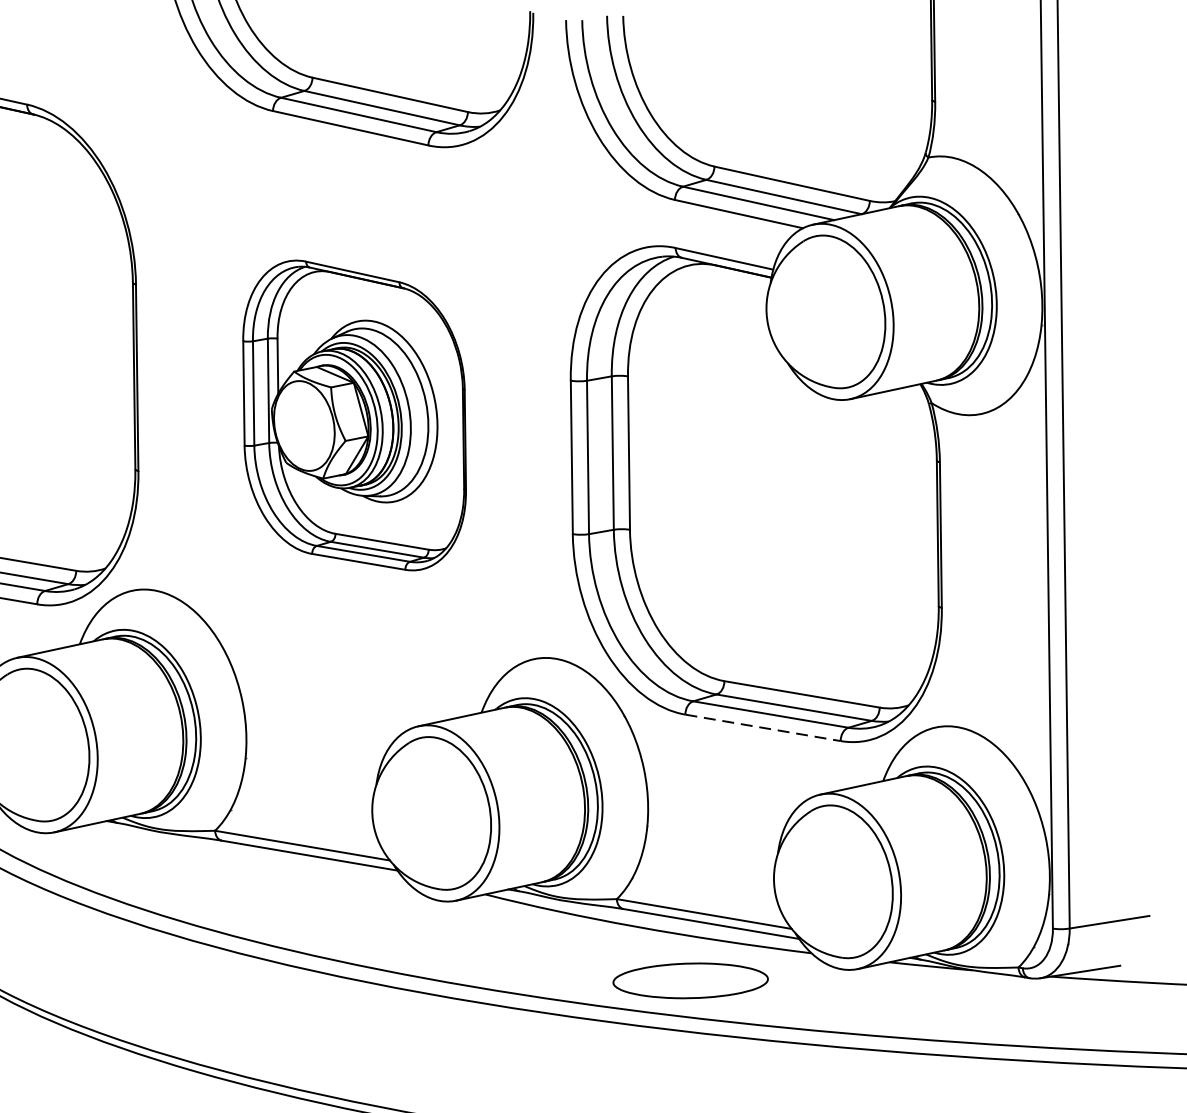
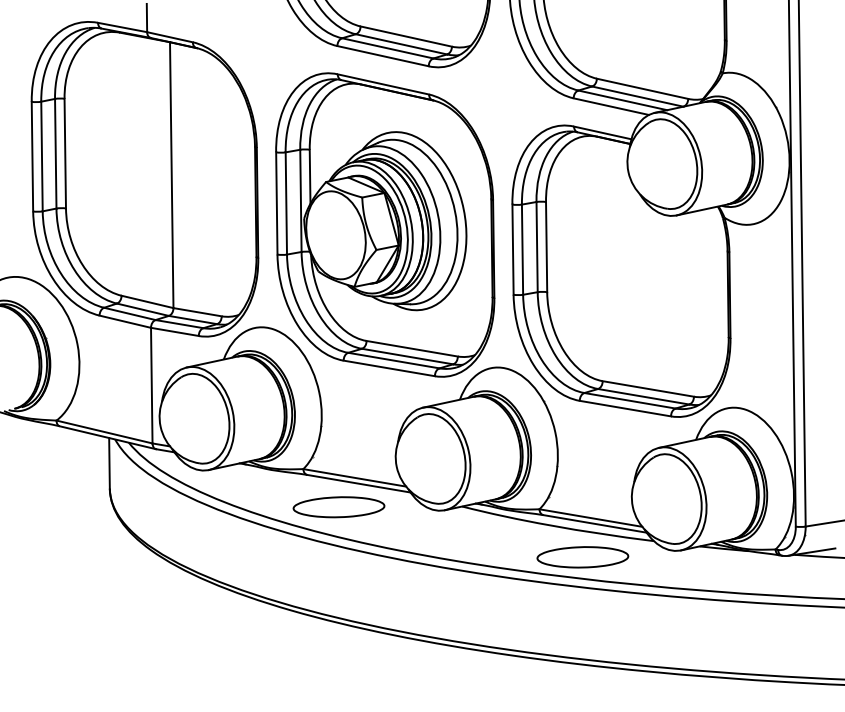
part: (354, 414) -> (385, 224), size x1.67
line: (763, 727) -> (625, 408), dashed -> solid
part: (274, 896) -> (338, 507), added

